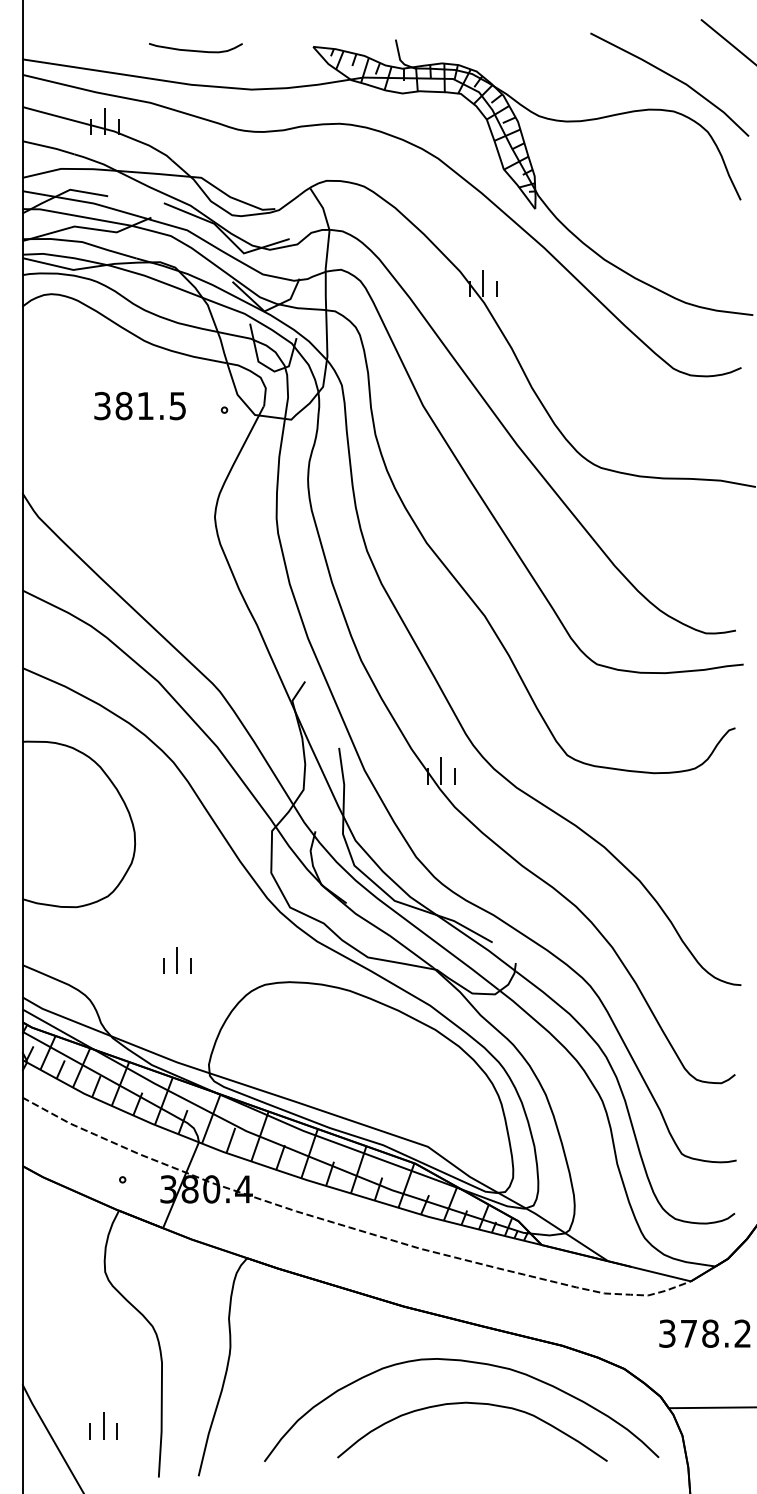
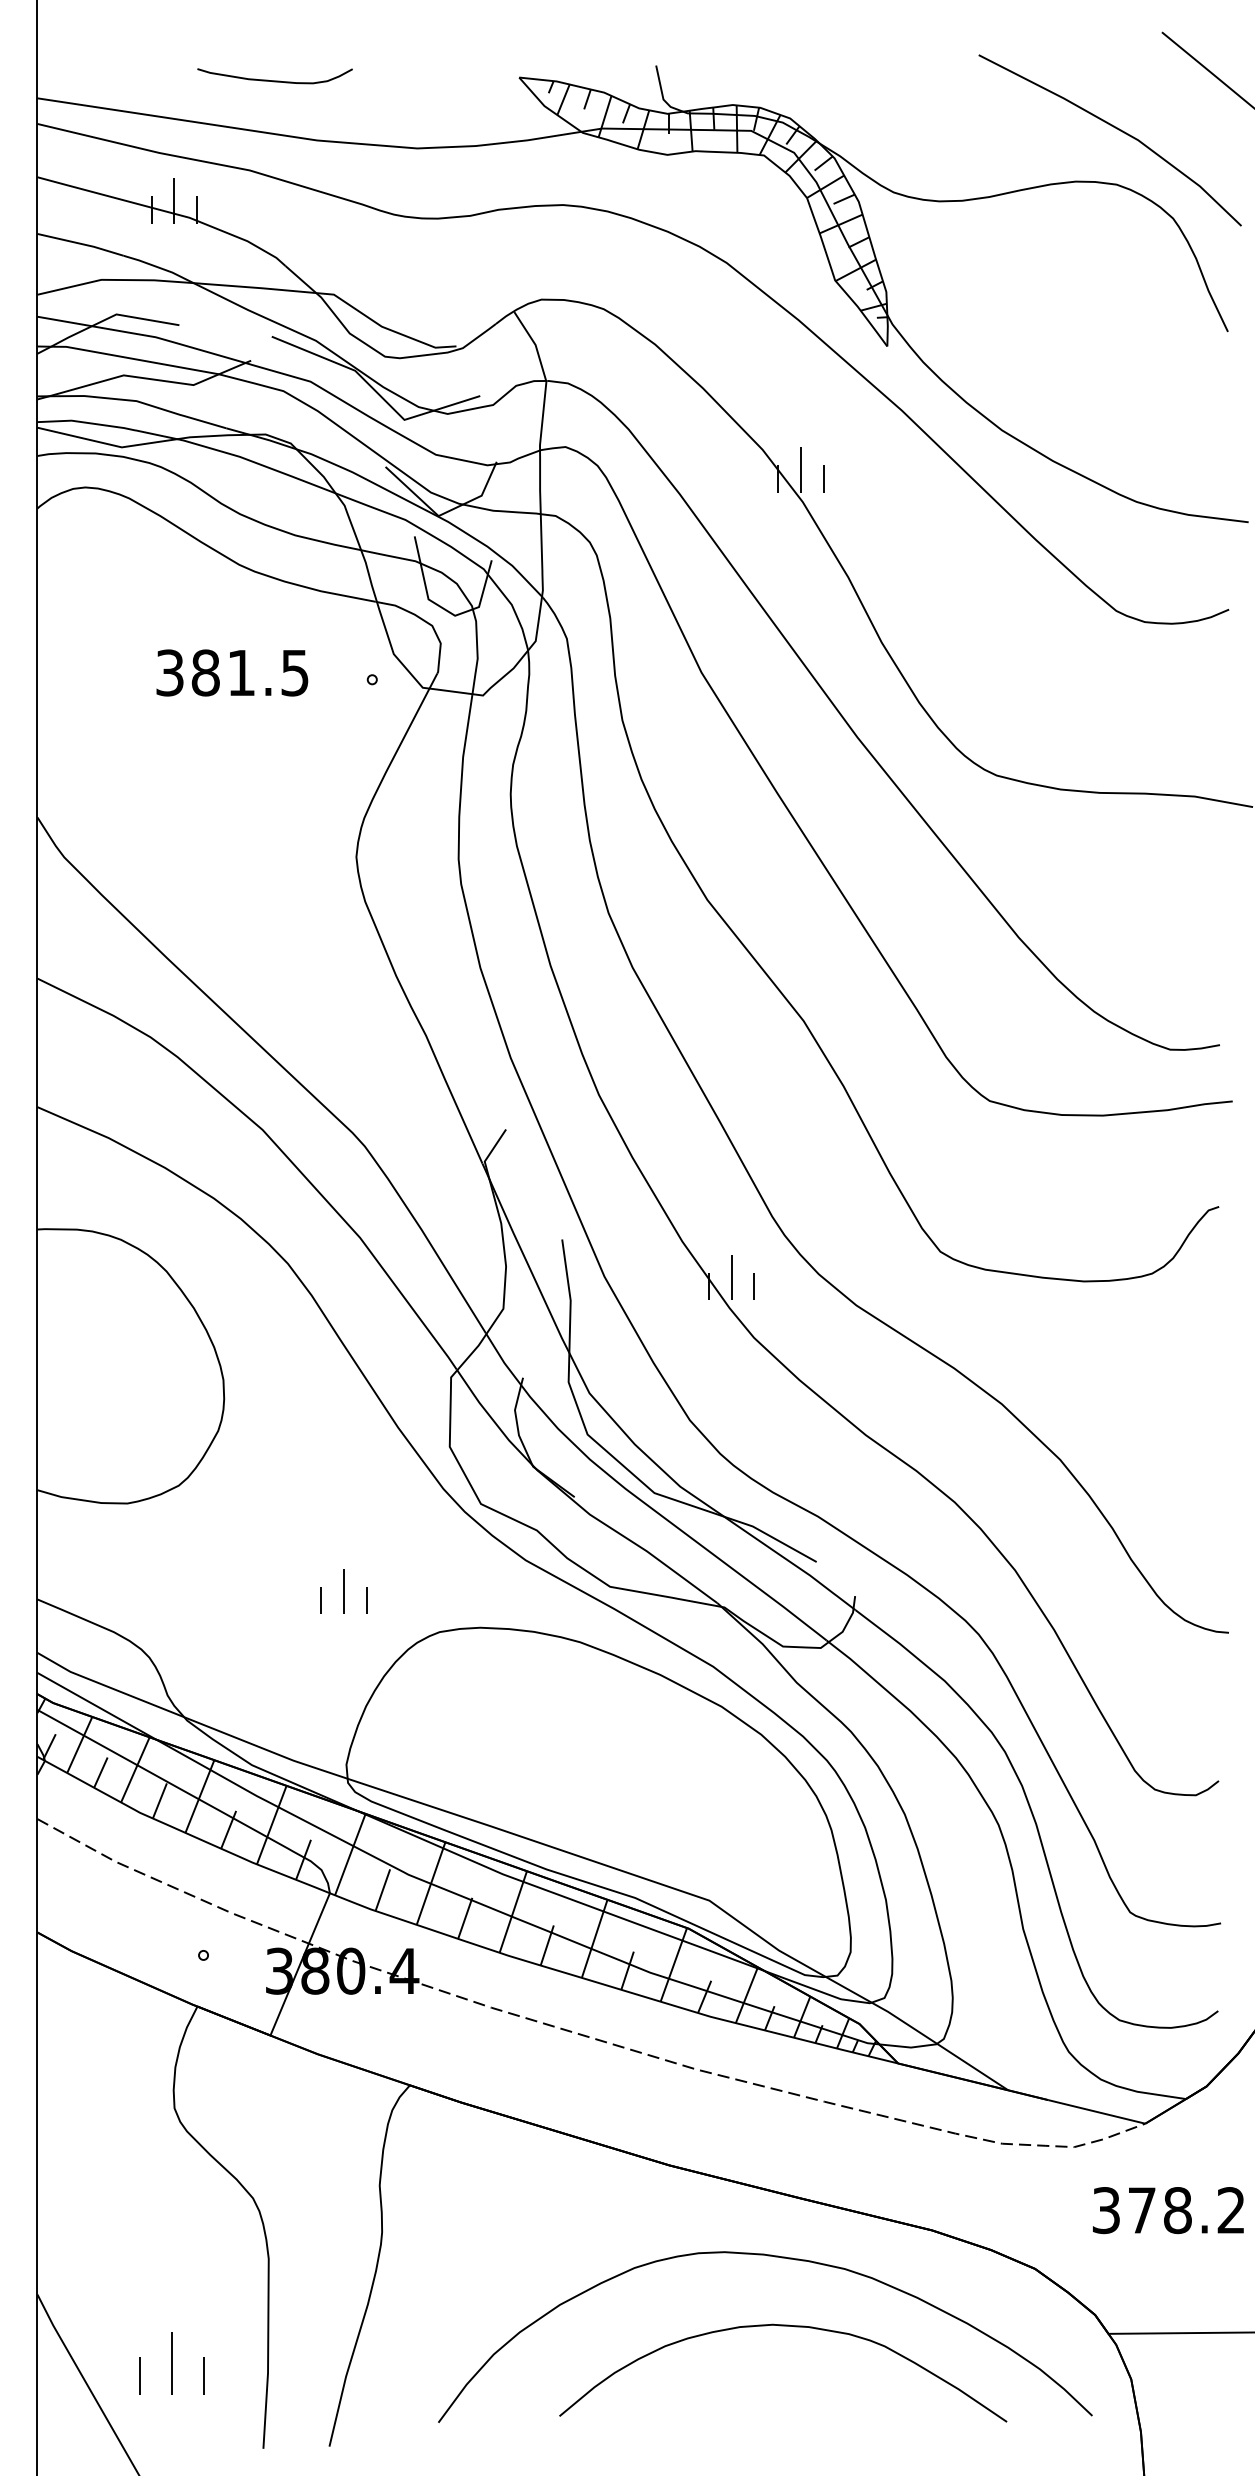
curve: (195, 50) -> (274, 80), moved
part: (177, 960) -> (344, 1591), moved
part: (103, 1425) -> (171, 2362), size x1.4

